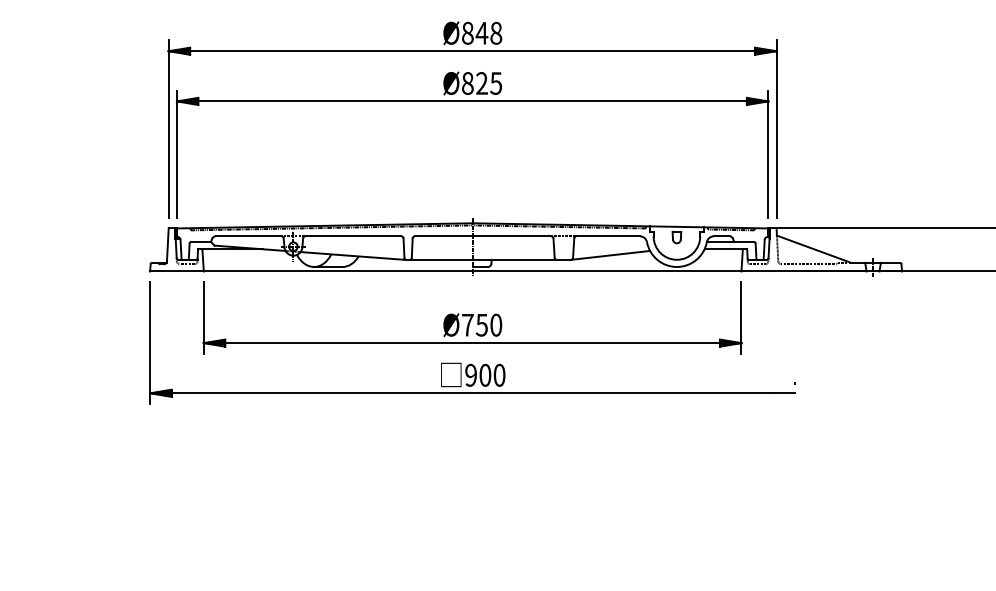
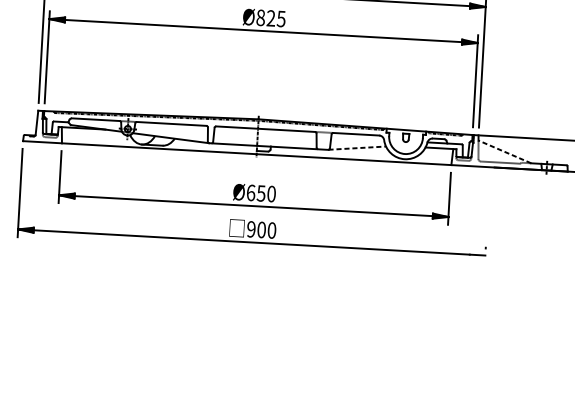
line: (814, 249) -> (505, 152), solid -> dashed
line: (610, 255) -> (357, 148), solid -> dashed
text: (467, 324) -> (250, 192), Ø750 -> Ø650

